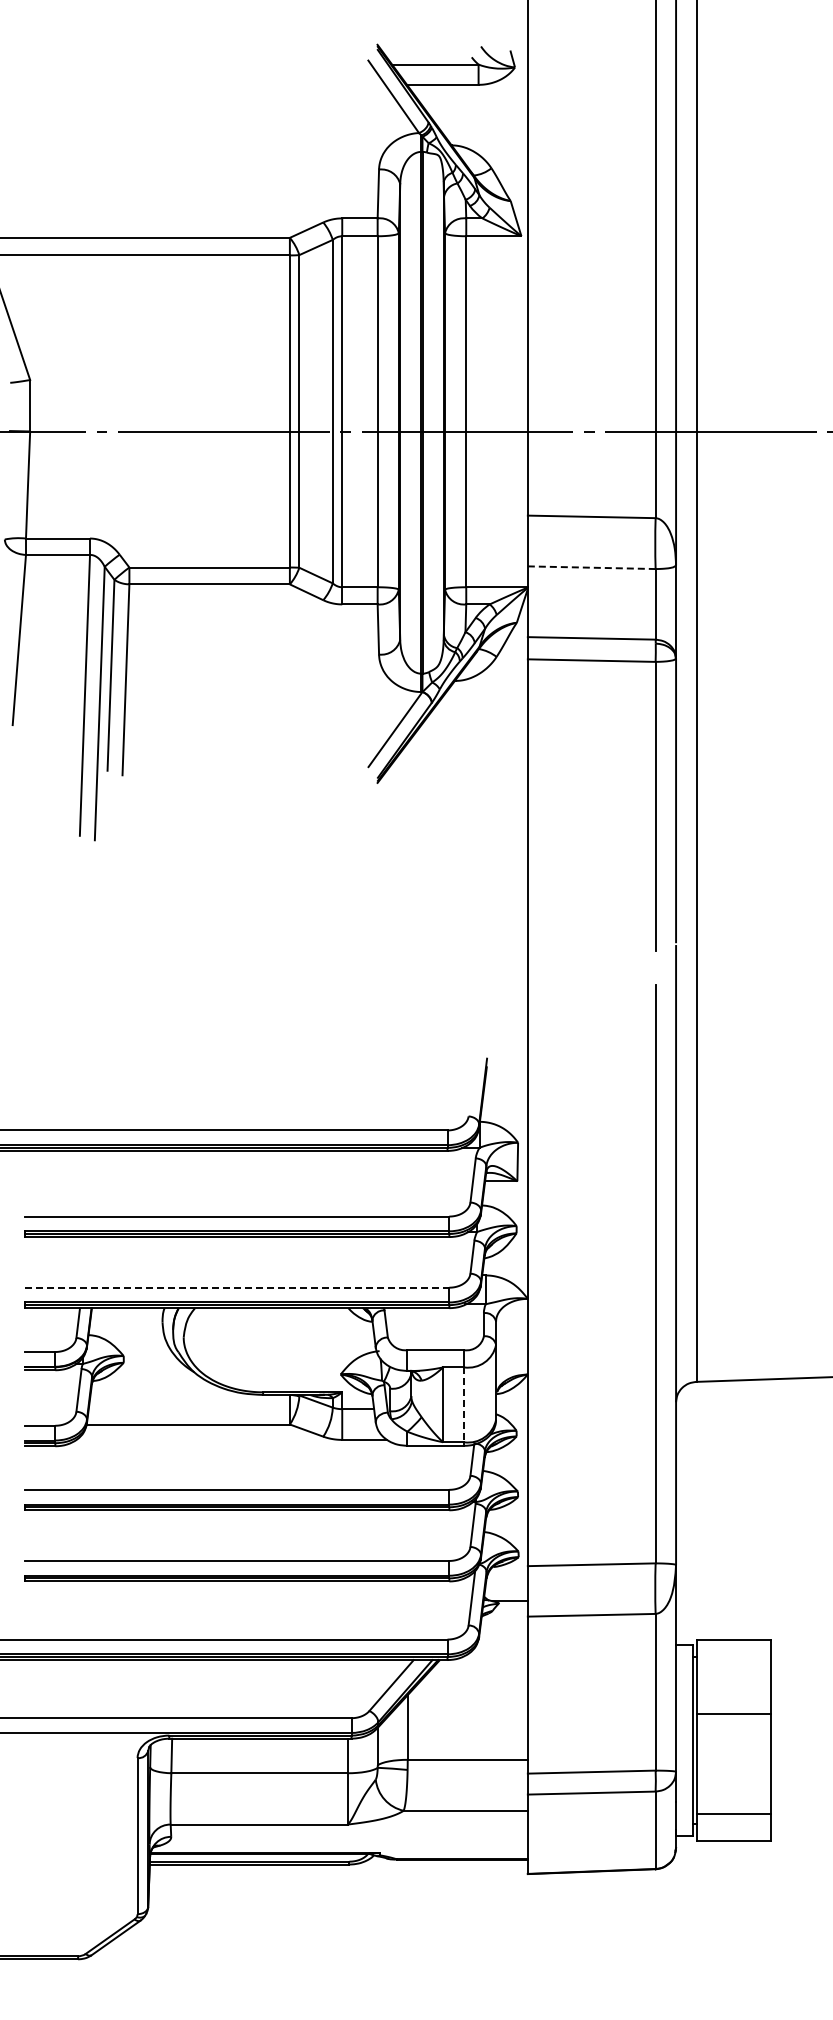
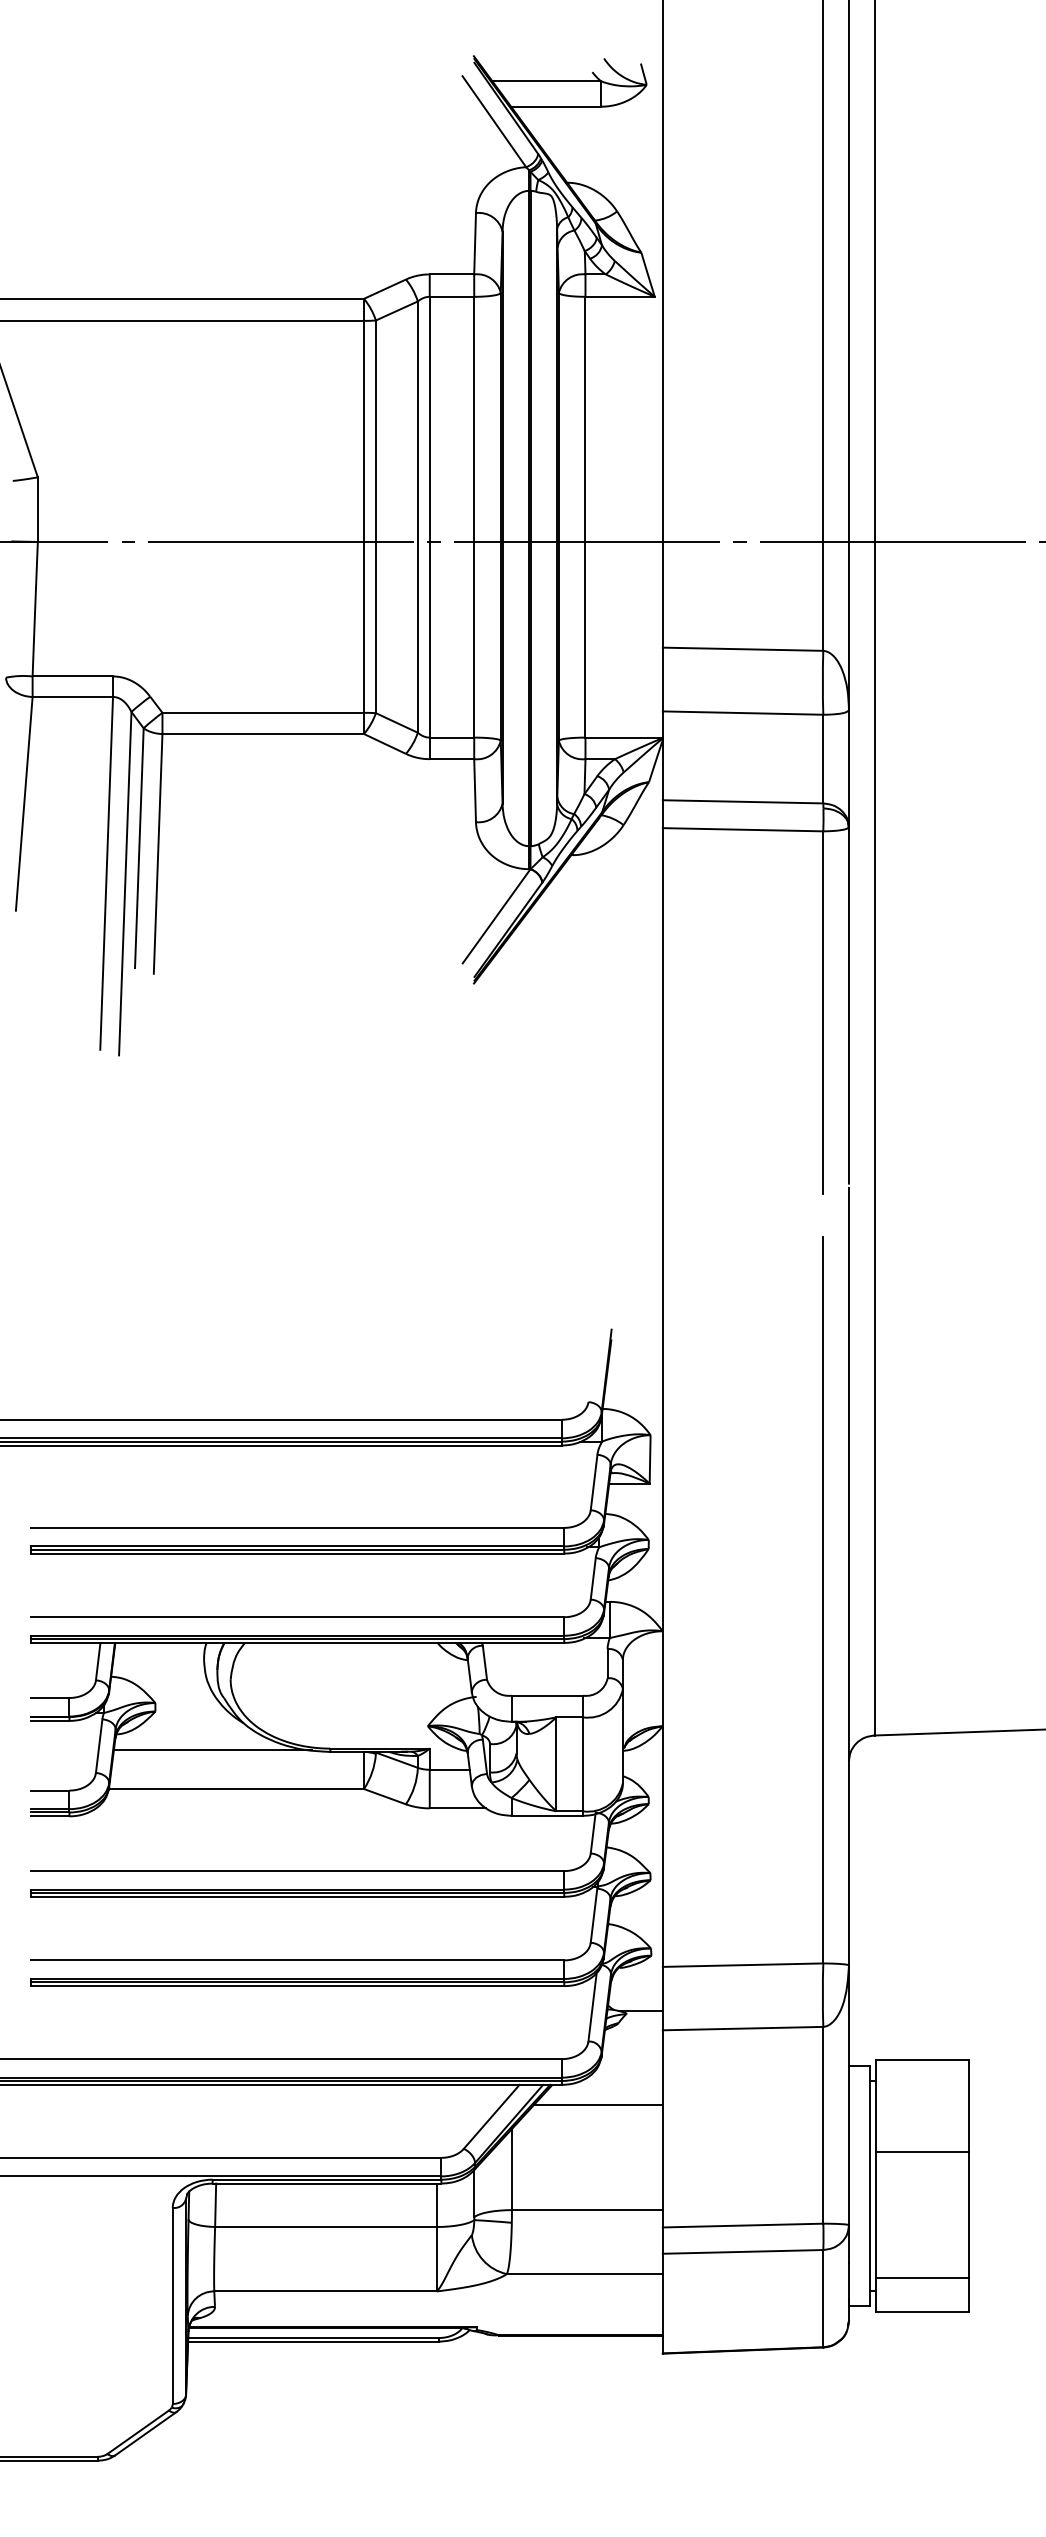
line: (591, 567) -> (742, 712), dashed -> solid
line: (237, 1287) -> (298, 1616), dashed -> solid
line: (169, 1393) -> (212, 1750), added
line: (464, 1405) -> (583, 1765), dashed -> solid
line: (476, 1675) -> (598, 2104), added

